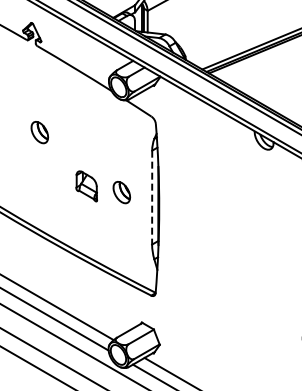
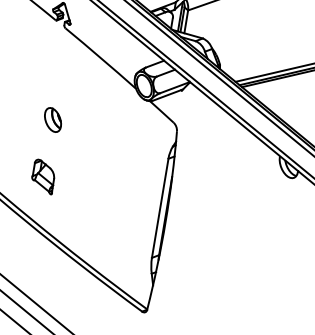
part: (86, 186) -> (43, 176), moved
part: (121, 192) -> (128, 197), removed
line: (152, 197) -> (160, 208), dashed -> solid

